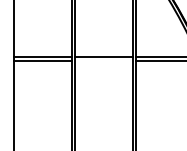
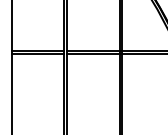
line: (103, 60) -> (92, 54), added

